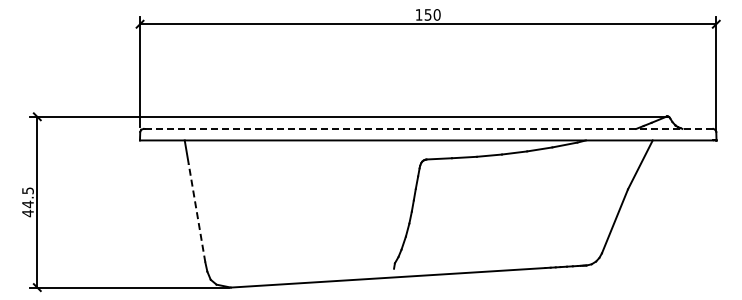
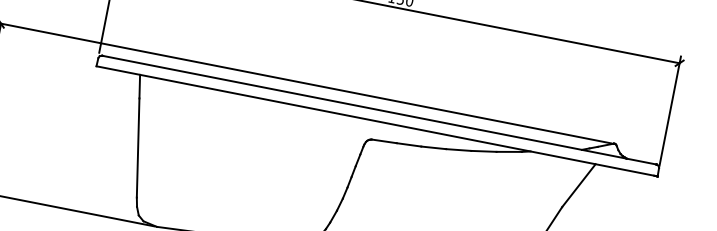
line: (429, 128) -> (380, 109), dashed -> solid
line: (197, 213) -> (138, 148), dashed -> solid

